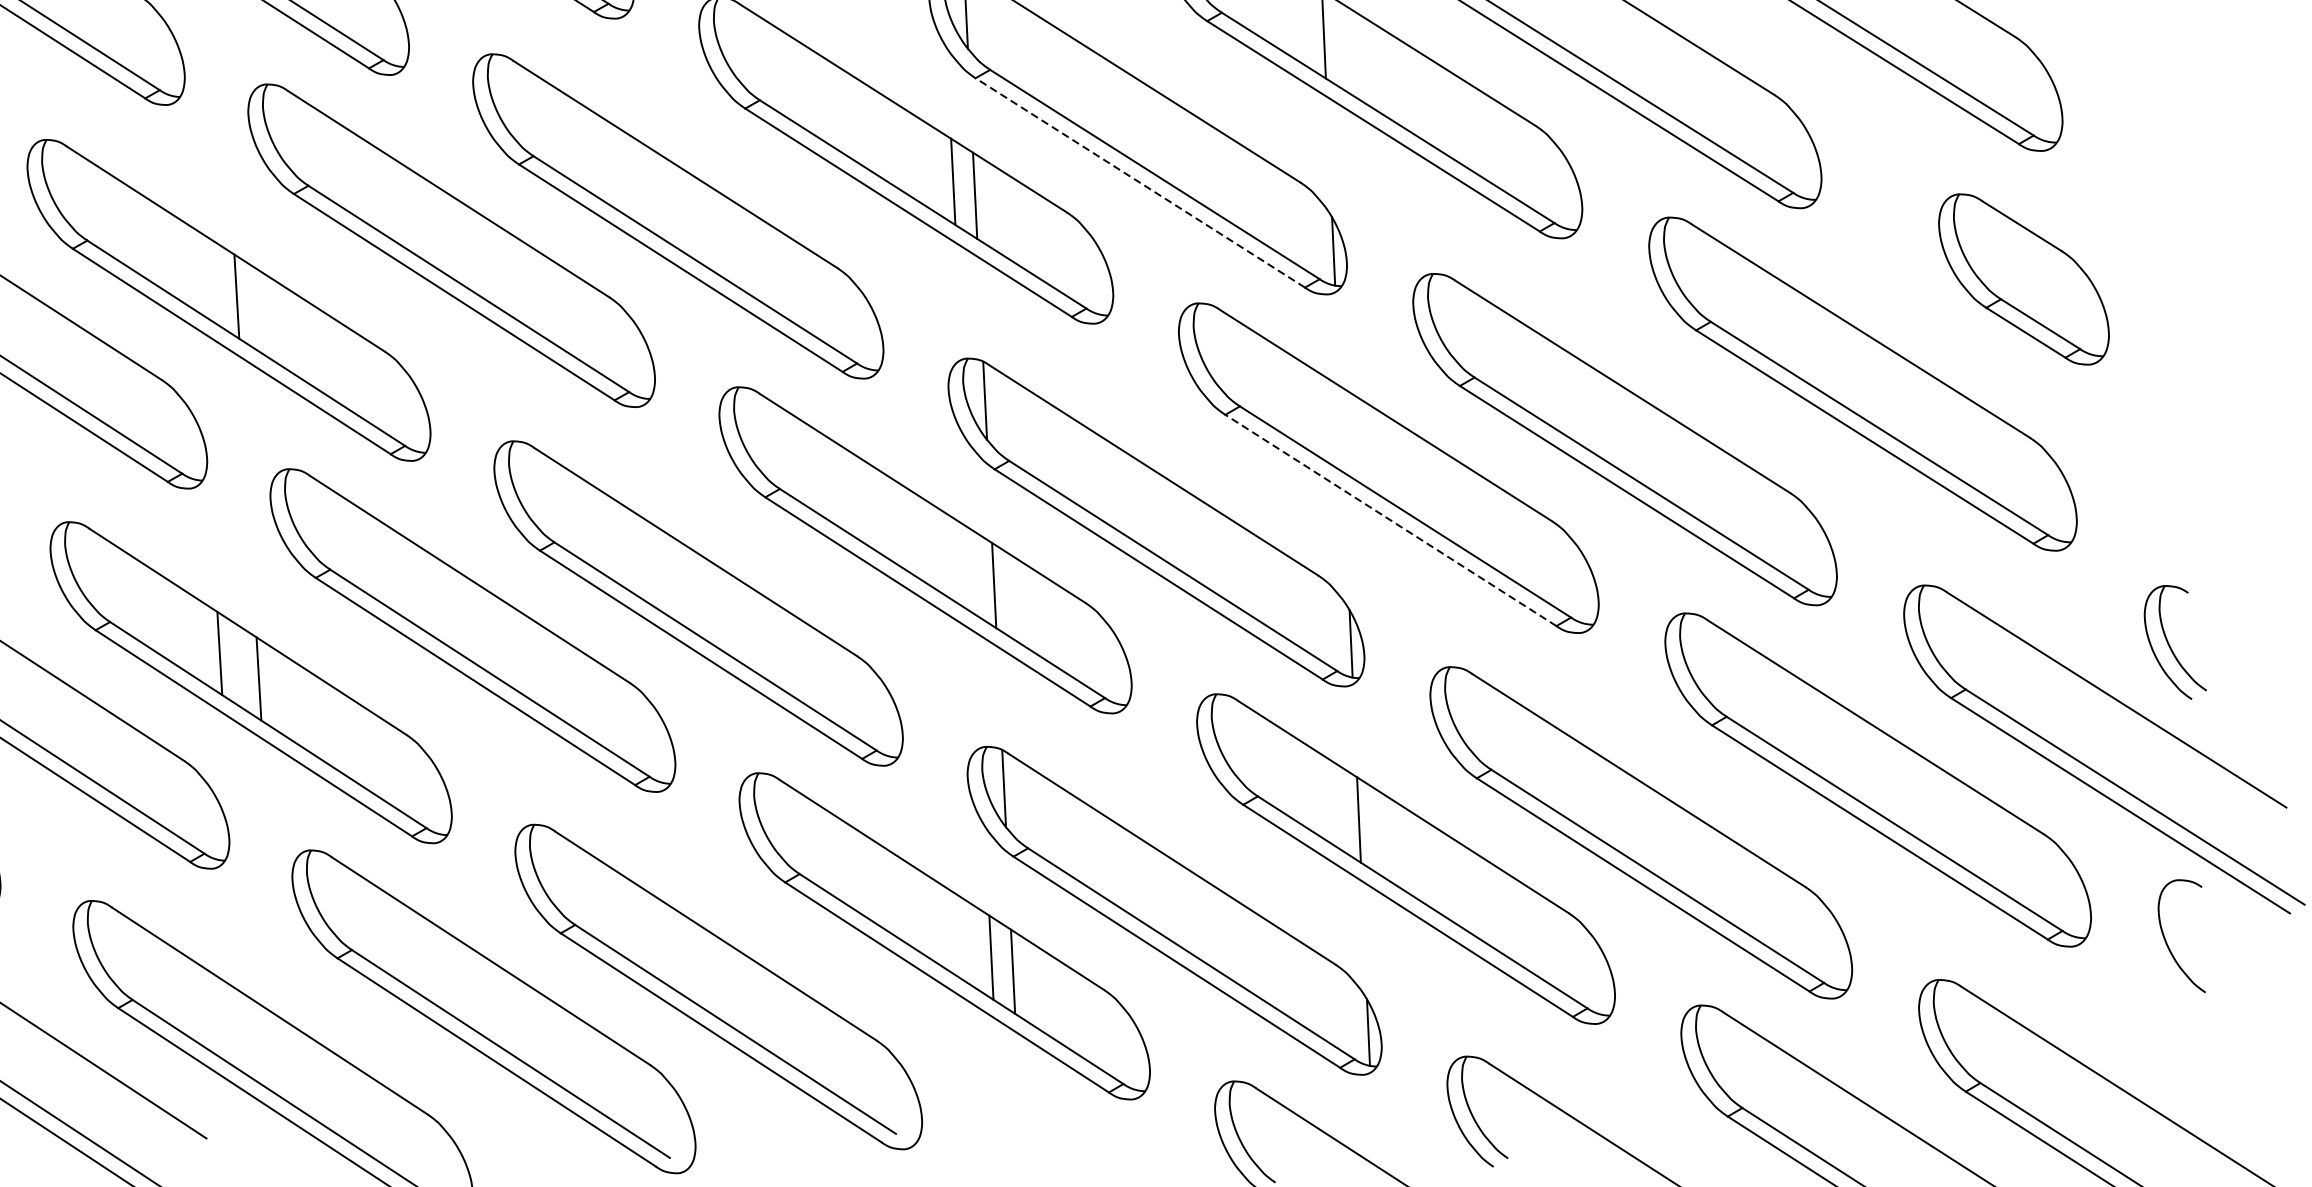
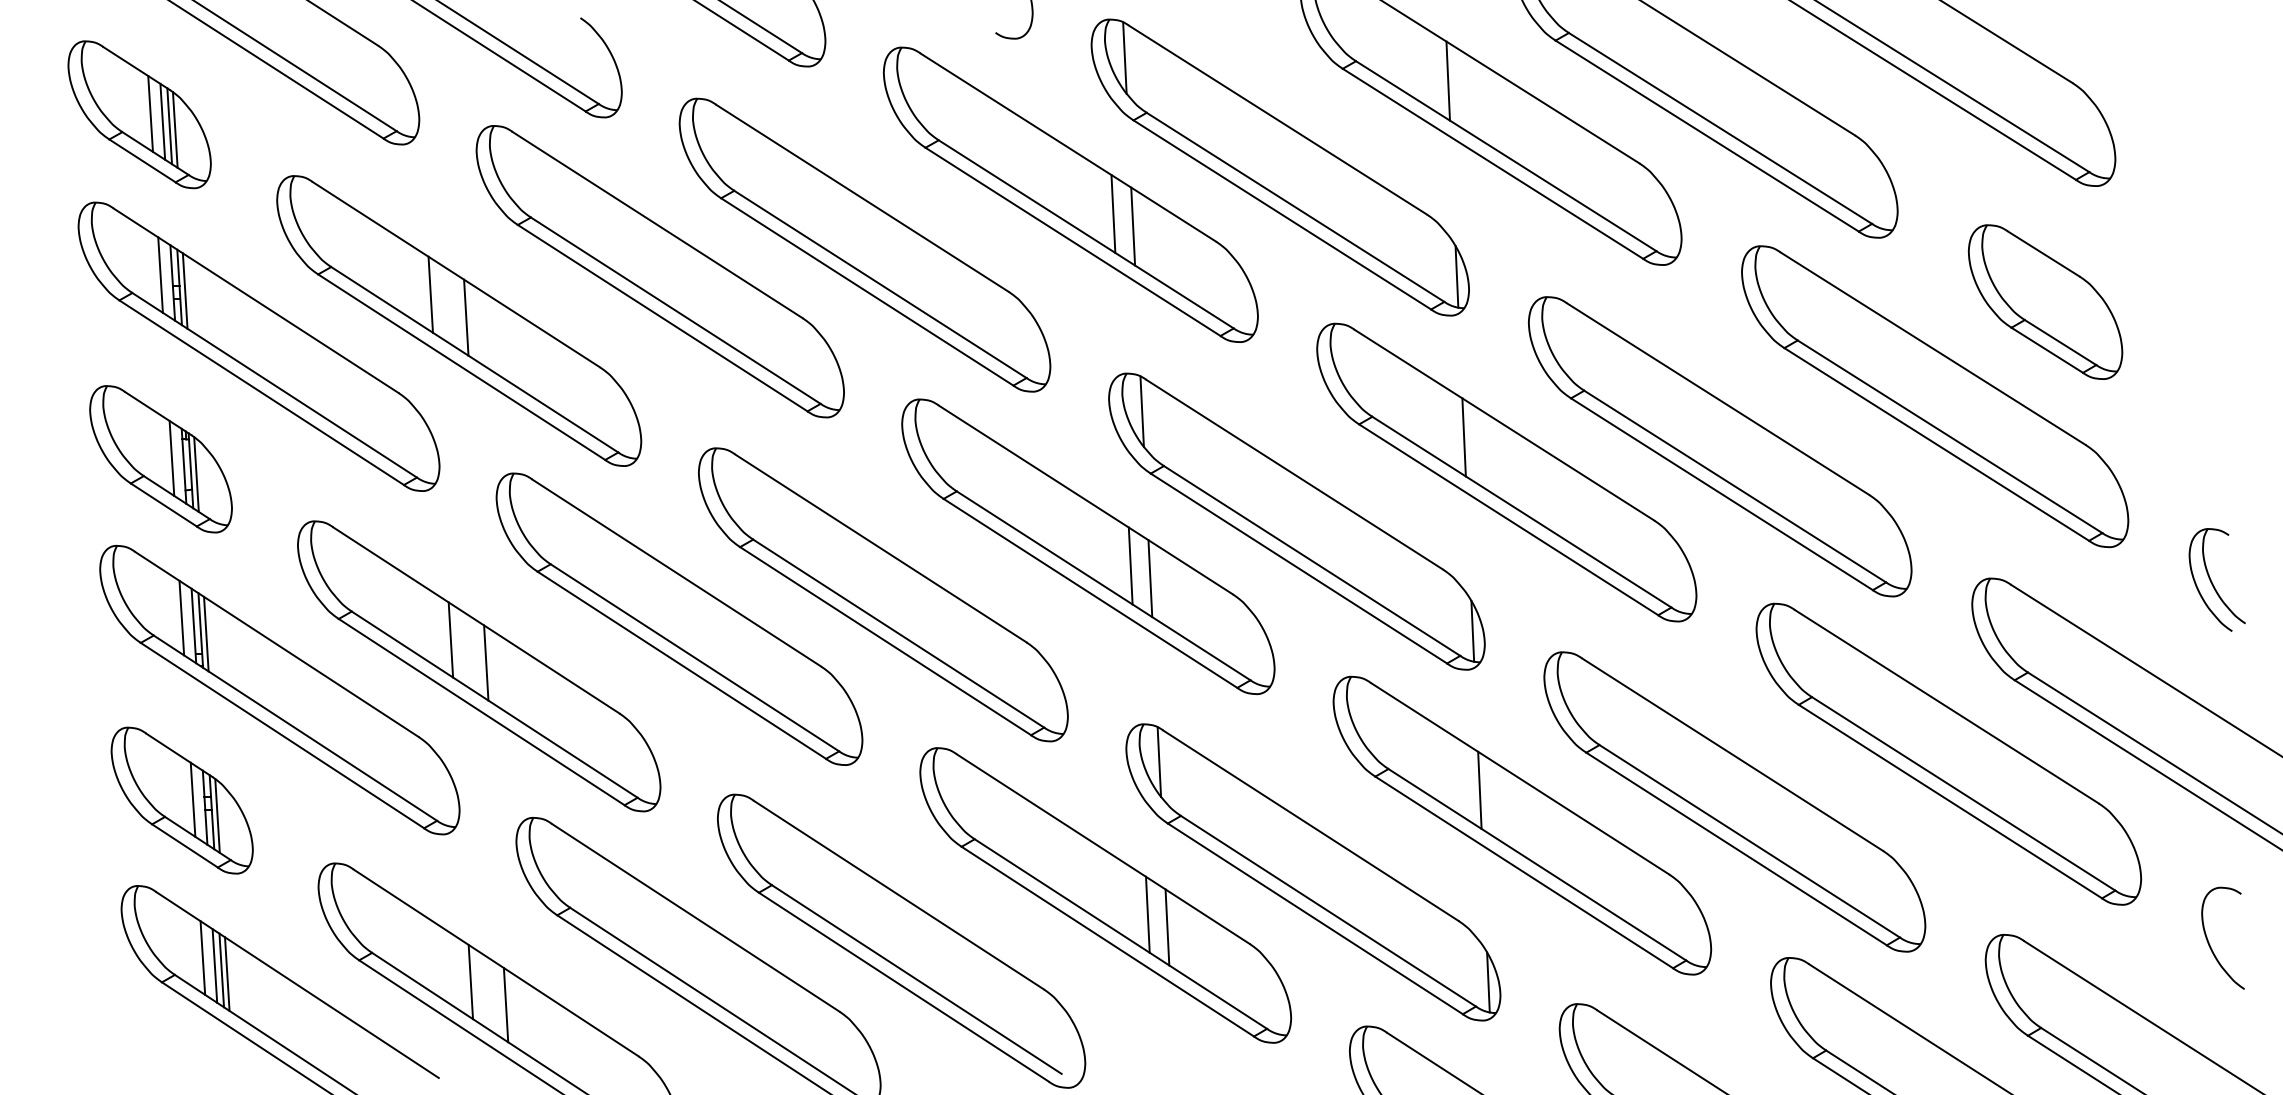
line: (1139, 182) -> (1281, 214), dashed -> solid
line: (197, 271) -> (430, 294), added
part: (2023, 278) -> (2045, 301), moved
line: (1340, 429) -> (1463, 437), added
line: (1390, 520) -> (1508, 519), dashed -> solid
line: (972, 571) -> (1130, 565), added
part: (2174, 641) -> (2216, 579), moved
curve: (2167, 943) -> (2210, 944), moved
line: (241, 1031) -> (470, 981), added
line: (280, 1058) -> (505, 1005), added

